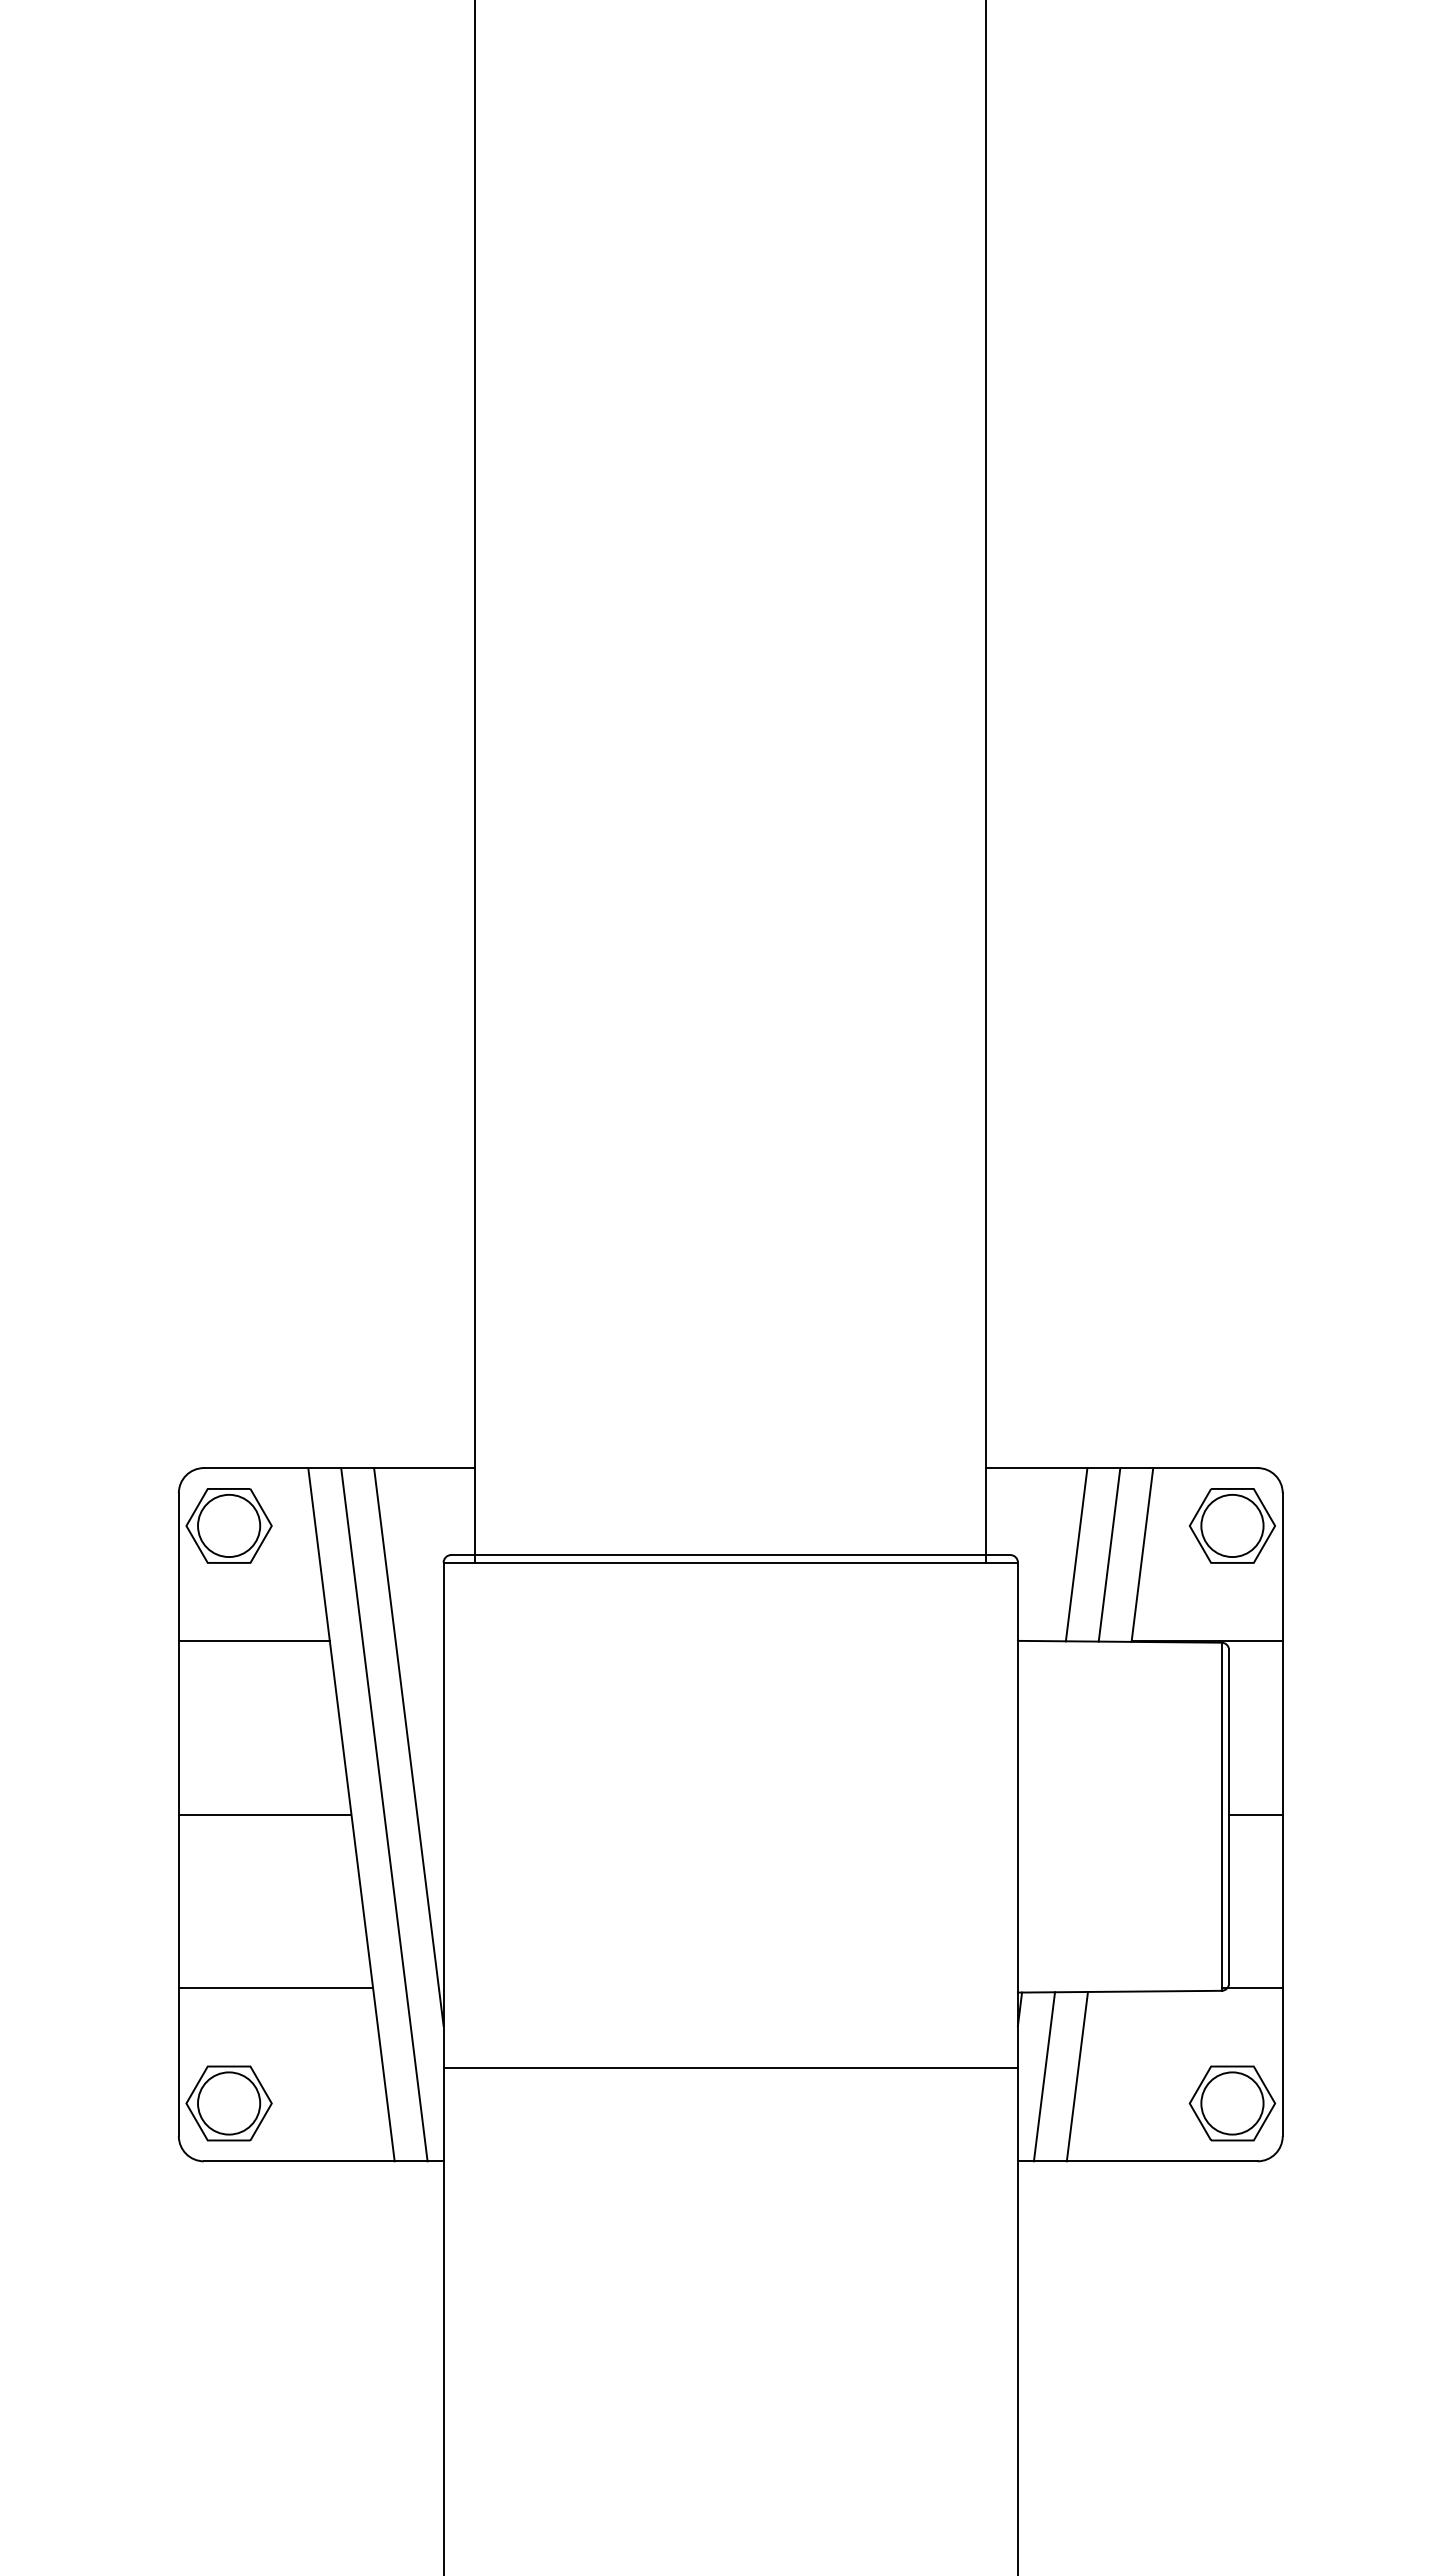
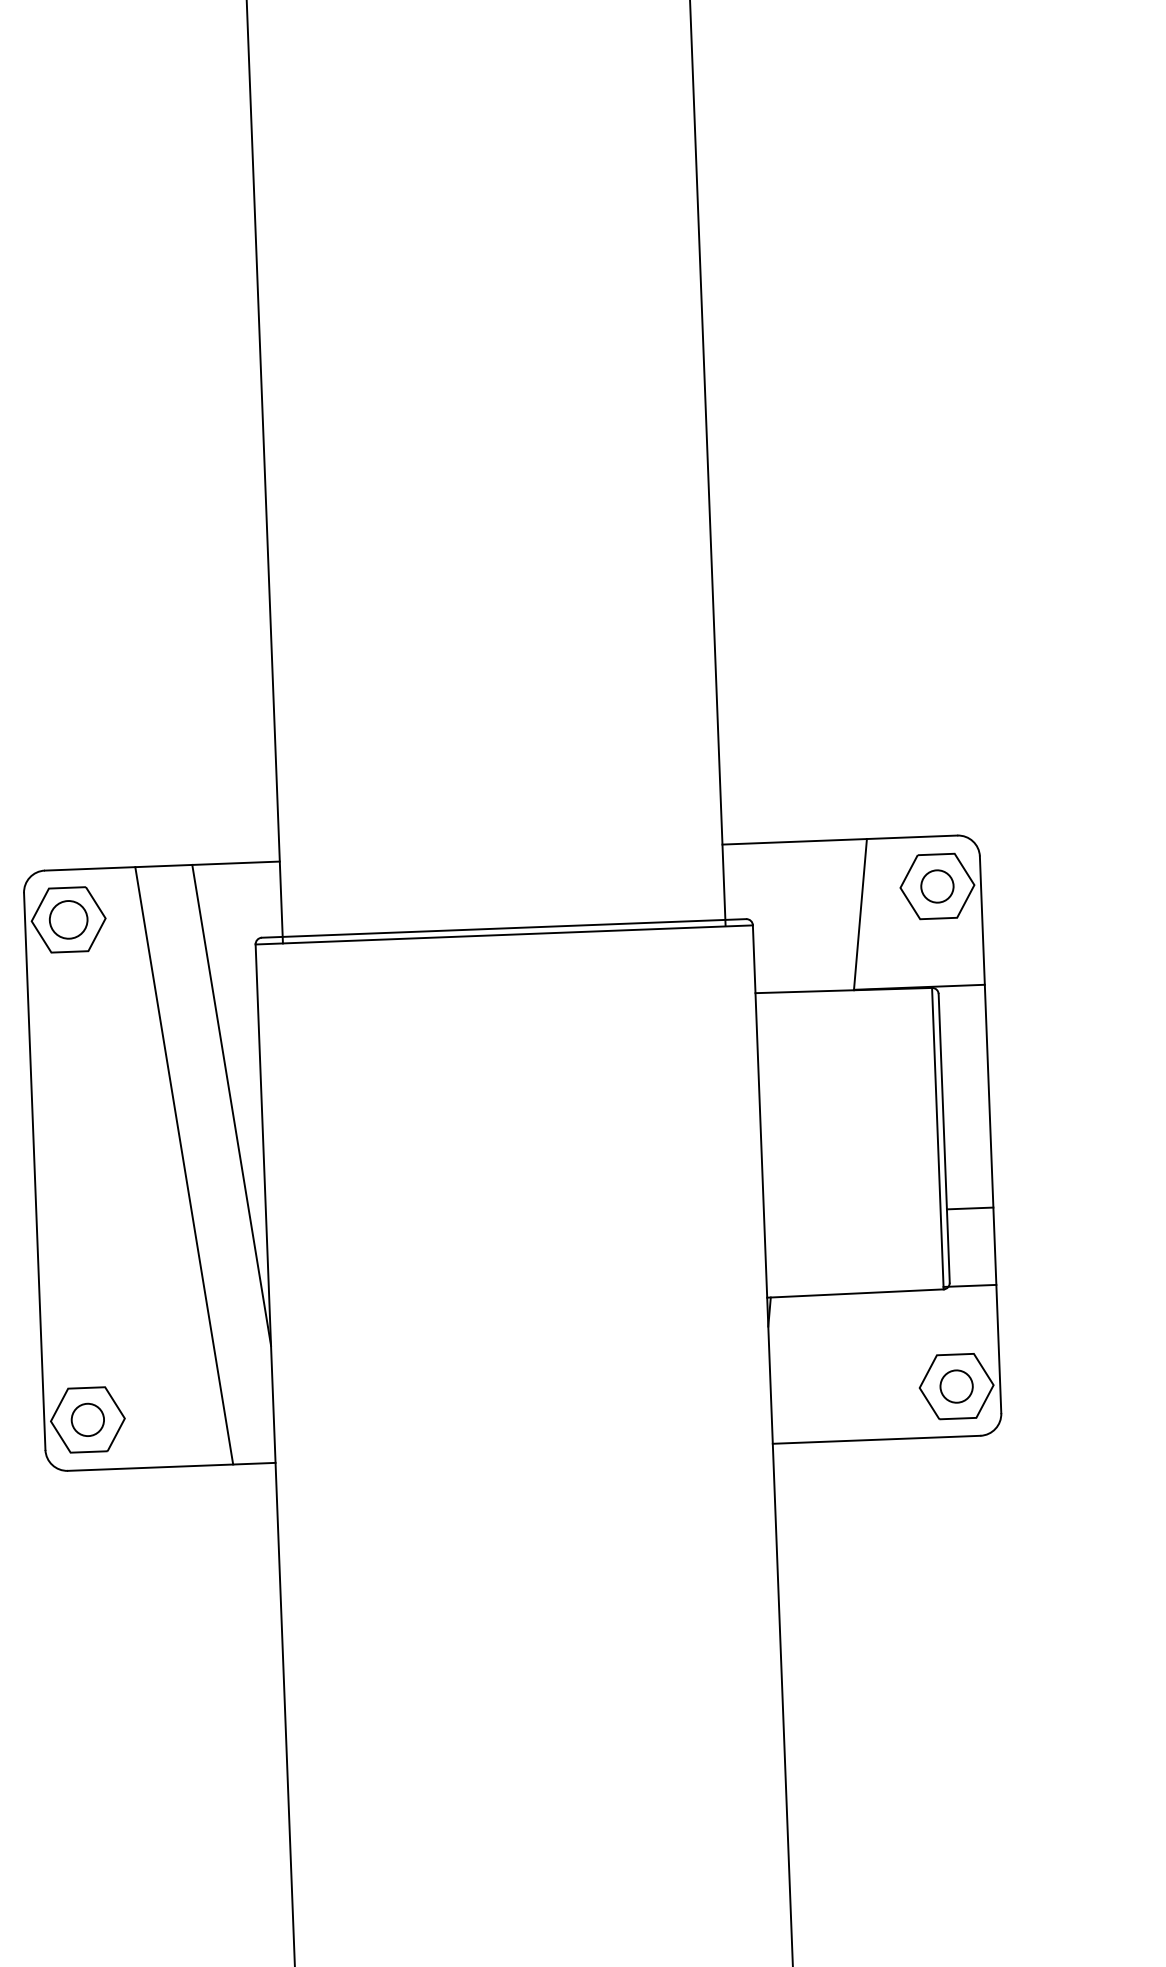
circle: (229, 1525) -> (69, 919), size x0.7
circle: (1232, 1525) -> (937, 886), size x0.6
line: (1076, 1554) -> (803, 916), removed
line: (1109, 1554) -> (831, 915), removed
line: (253, 1641) -> (93, 1019), removed
line: (264, 1814) -> (108, 1168), removed
line: (384, 1814) -> (212, 1164), removed
line: (1255, 1814) -> (969, 1208), moved
line: (275, 1988) -> (124, 1318), removed
line: (730, 2068) -> (520, 1372), removed
line: (1044, 2076) -> (793, 1369), removed
line: (1076, 2076) -> (820, 1368), removed
circle: (229, 2103) -> (88, 1419), size x0.6
circle: (1232, 2103) -> (956, 1386), size x0.6

